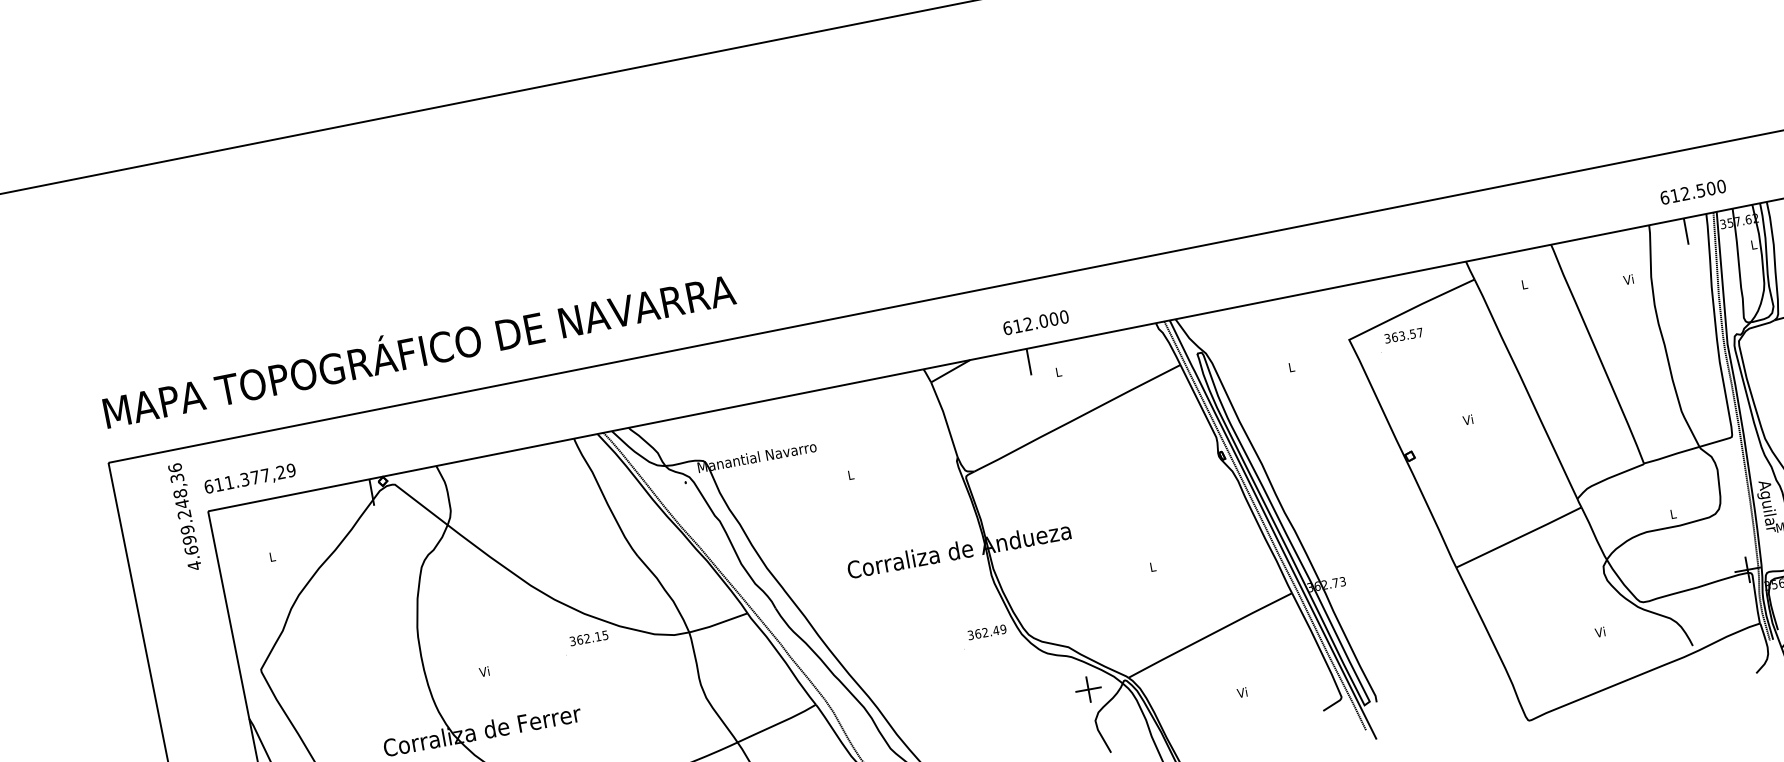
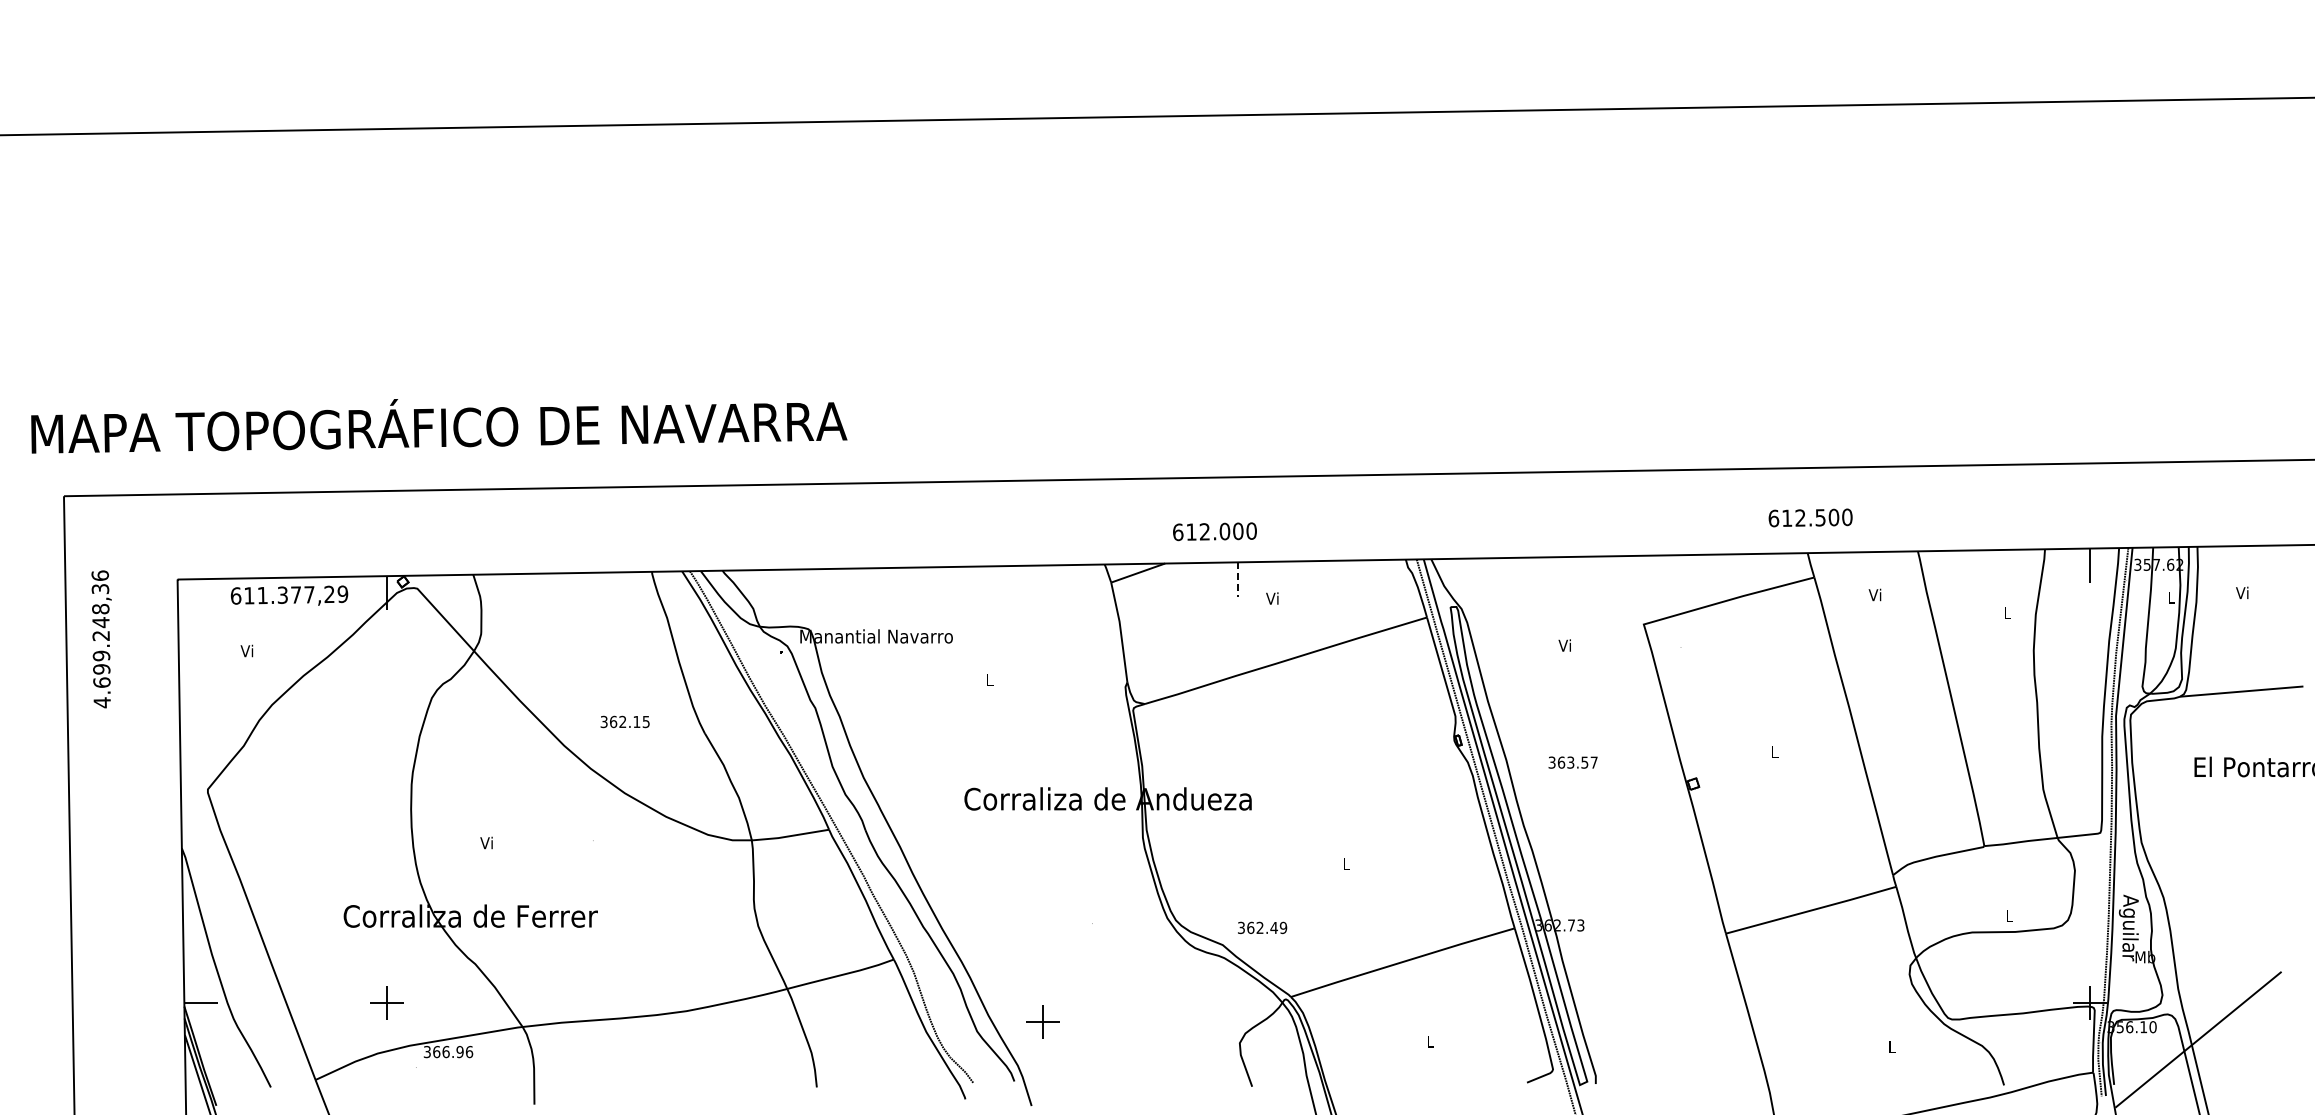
text: (1693, 191) -> (1810, 517), moved
text: (1628, 279) -> (2006, 612), Vi -> L
text: (1523, 284) -> (1874, 594), L -> Vi
text: (1035, 322) -> (1214, 531), moved
text: (1403, 335) -> (1572, 762), moved
text: (419, 350) -> (439, 426), moved
line: (1029, 362) -> (1238, 580), solid -> dashed
text: (1290, 367) -> (1564, 645), L -> Vi
text: (1058, 372) -> (1272, 598), L -> Vi
text: (1468, 419) -> (1774, 751), Vi -> L
text: (250, 478) -> (289, 595), moved
text: (185, 517) -> (101, 639), moved
text: (271, 556) -> (246, 650), L -> Vi
text: (987, 631) -> (1262, 927), moved
text: (1600, 632) -> (1891, 1047), Vi -> L
text: (588, 638) -> (624, 721), moved
part: (1087, 689) -> (1042, 1021), moved
text: (1242, 692) -> (1429, 1041), Vi -> L

